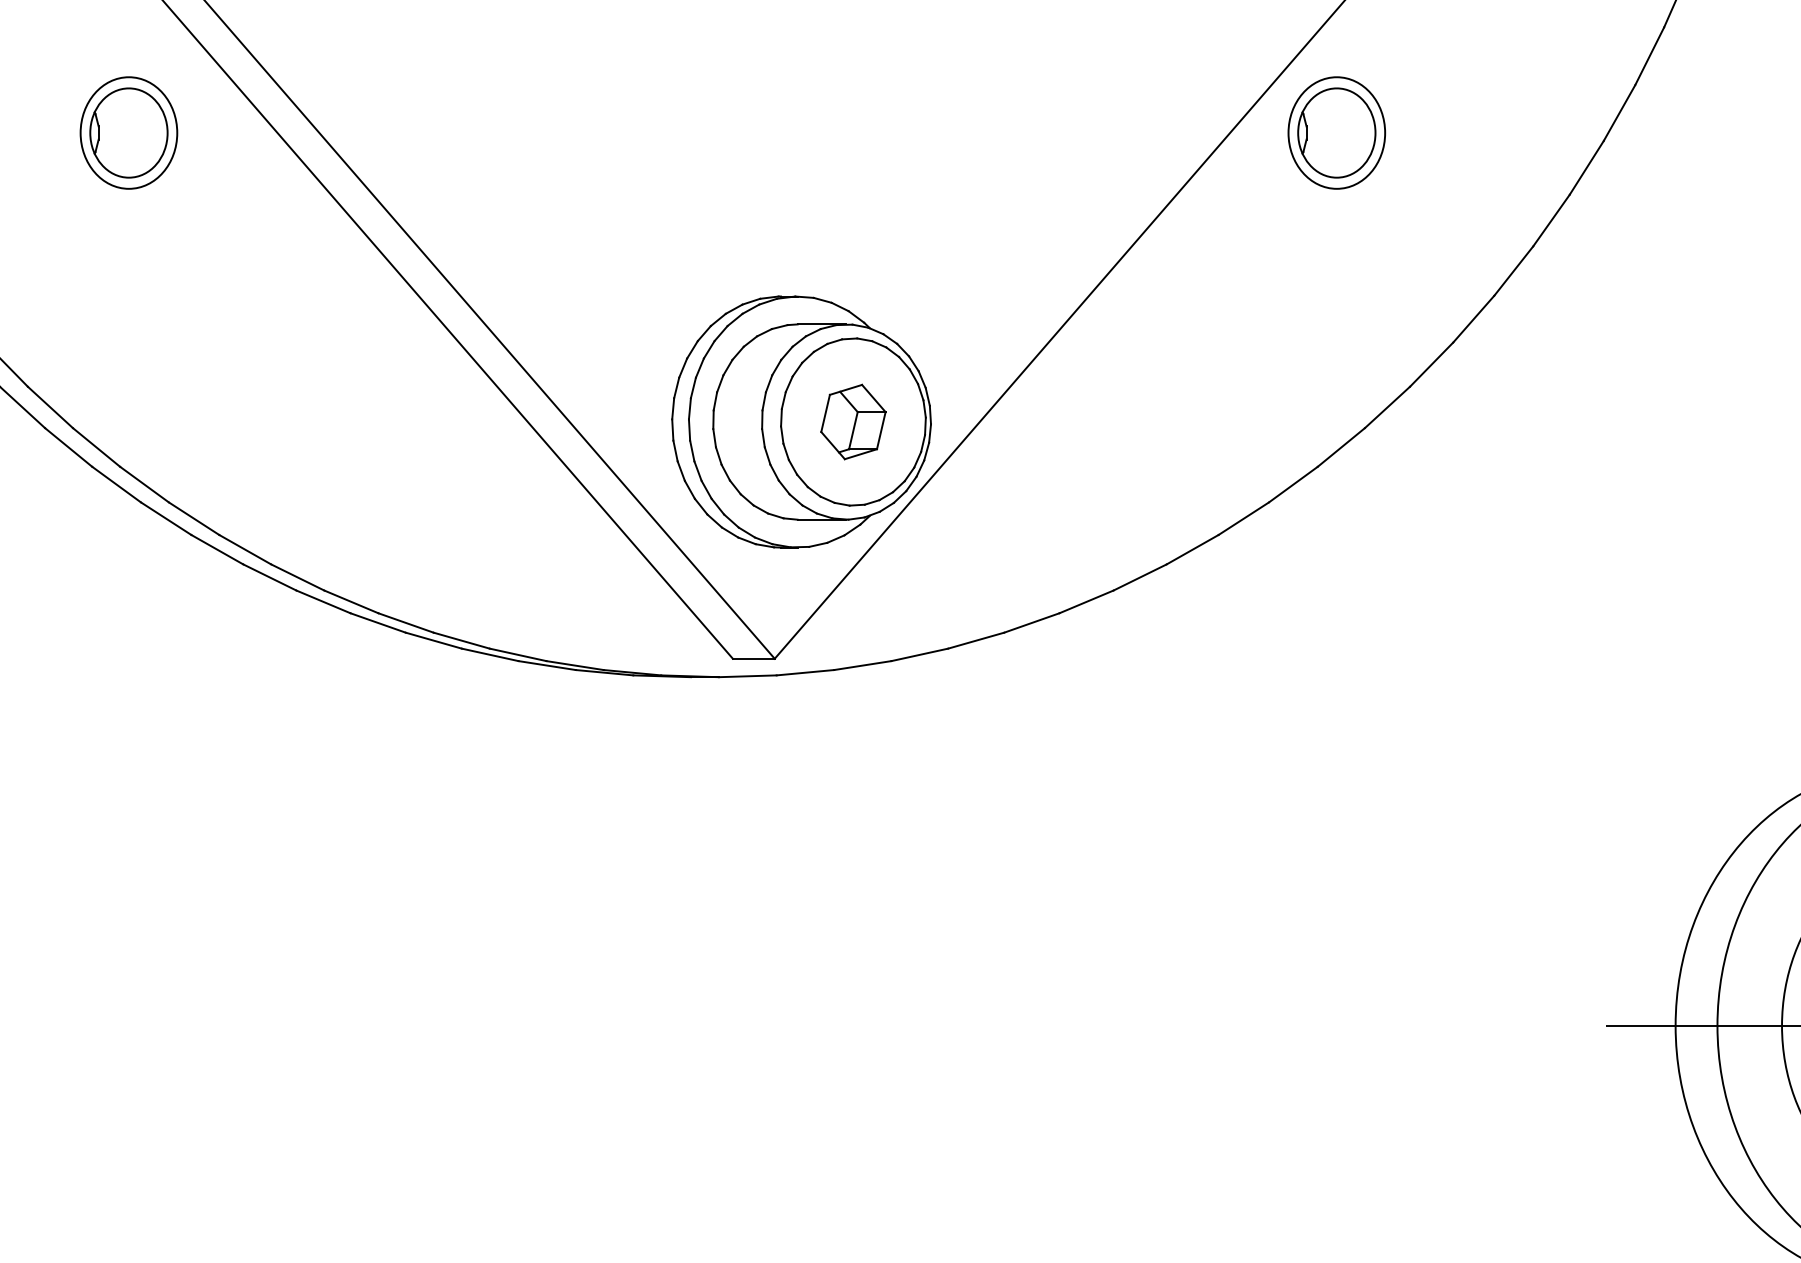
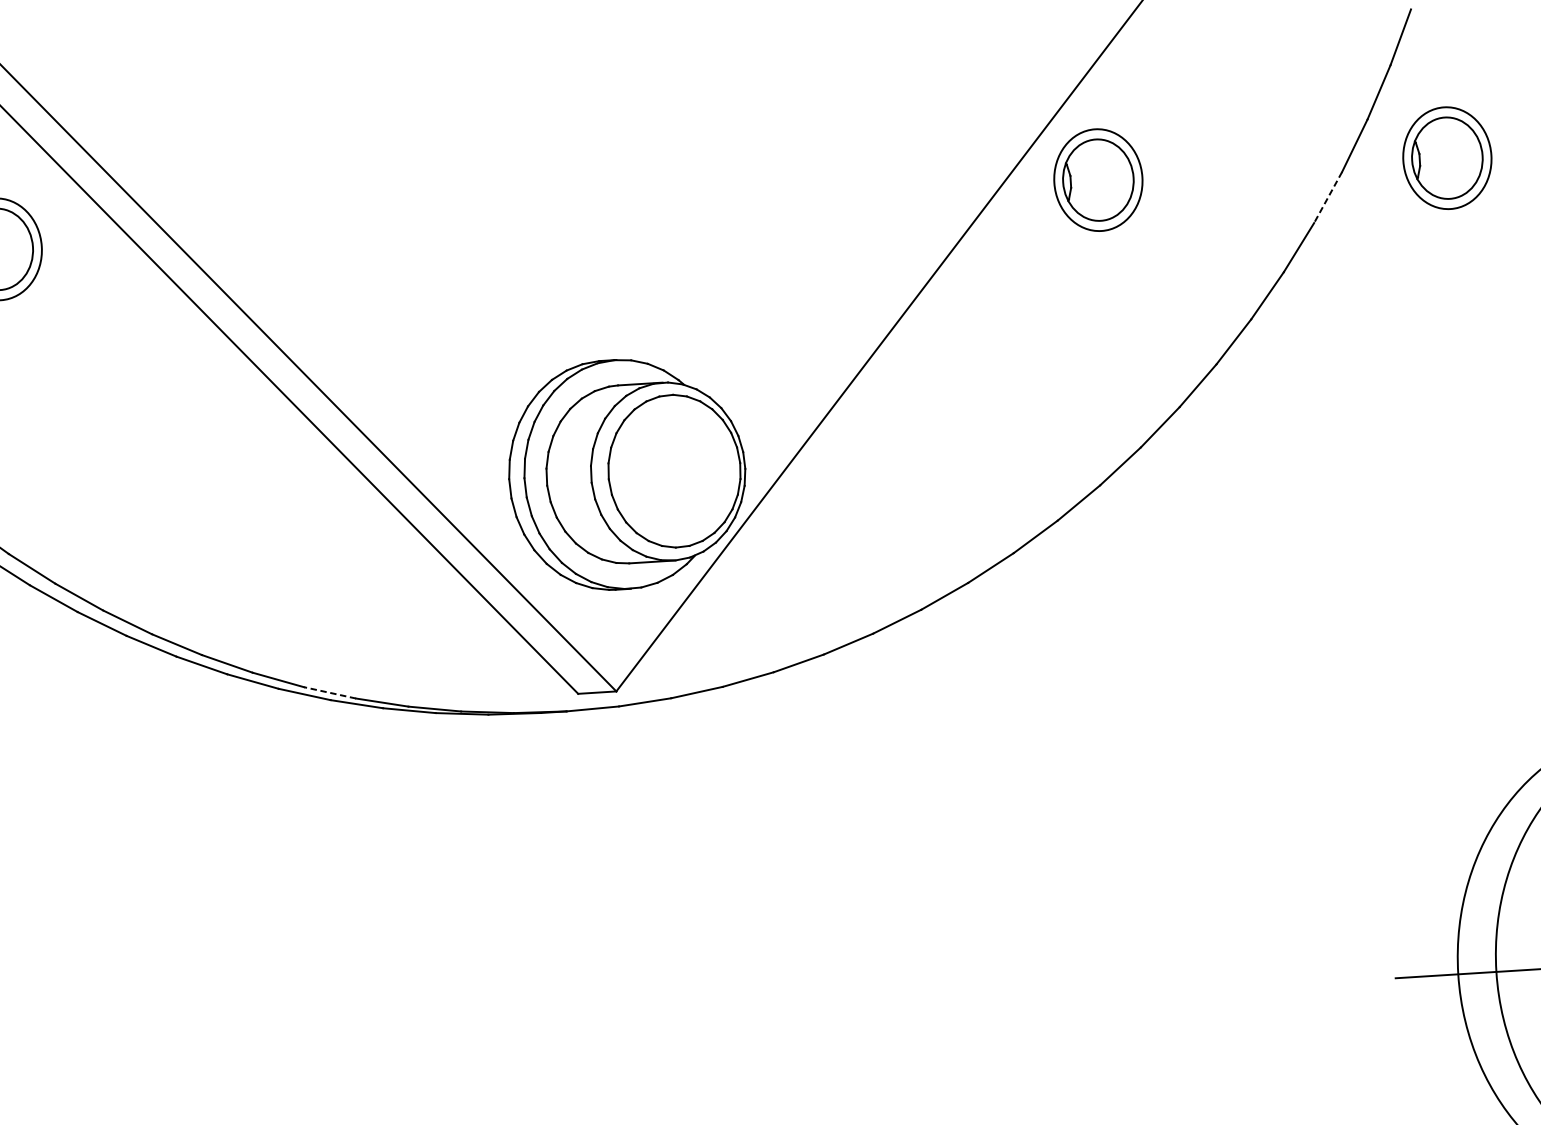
part: (1719, 132) -> (1447, 157), added
line: (1586, 167) -> (1327, 197), solid -> dashed
part: (853, 421) -> (674, 470), removed
line: (461, 640) -> (329, 692), solid -> dashed

